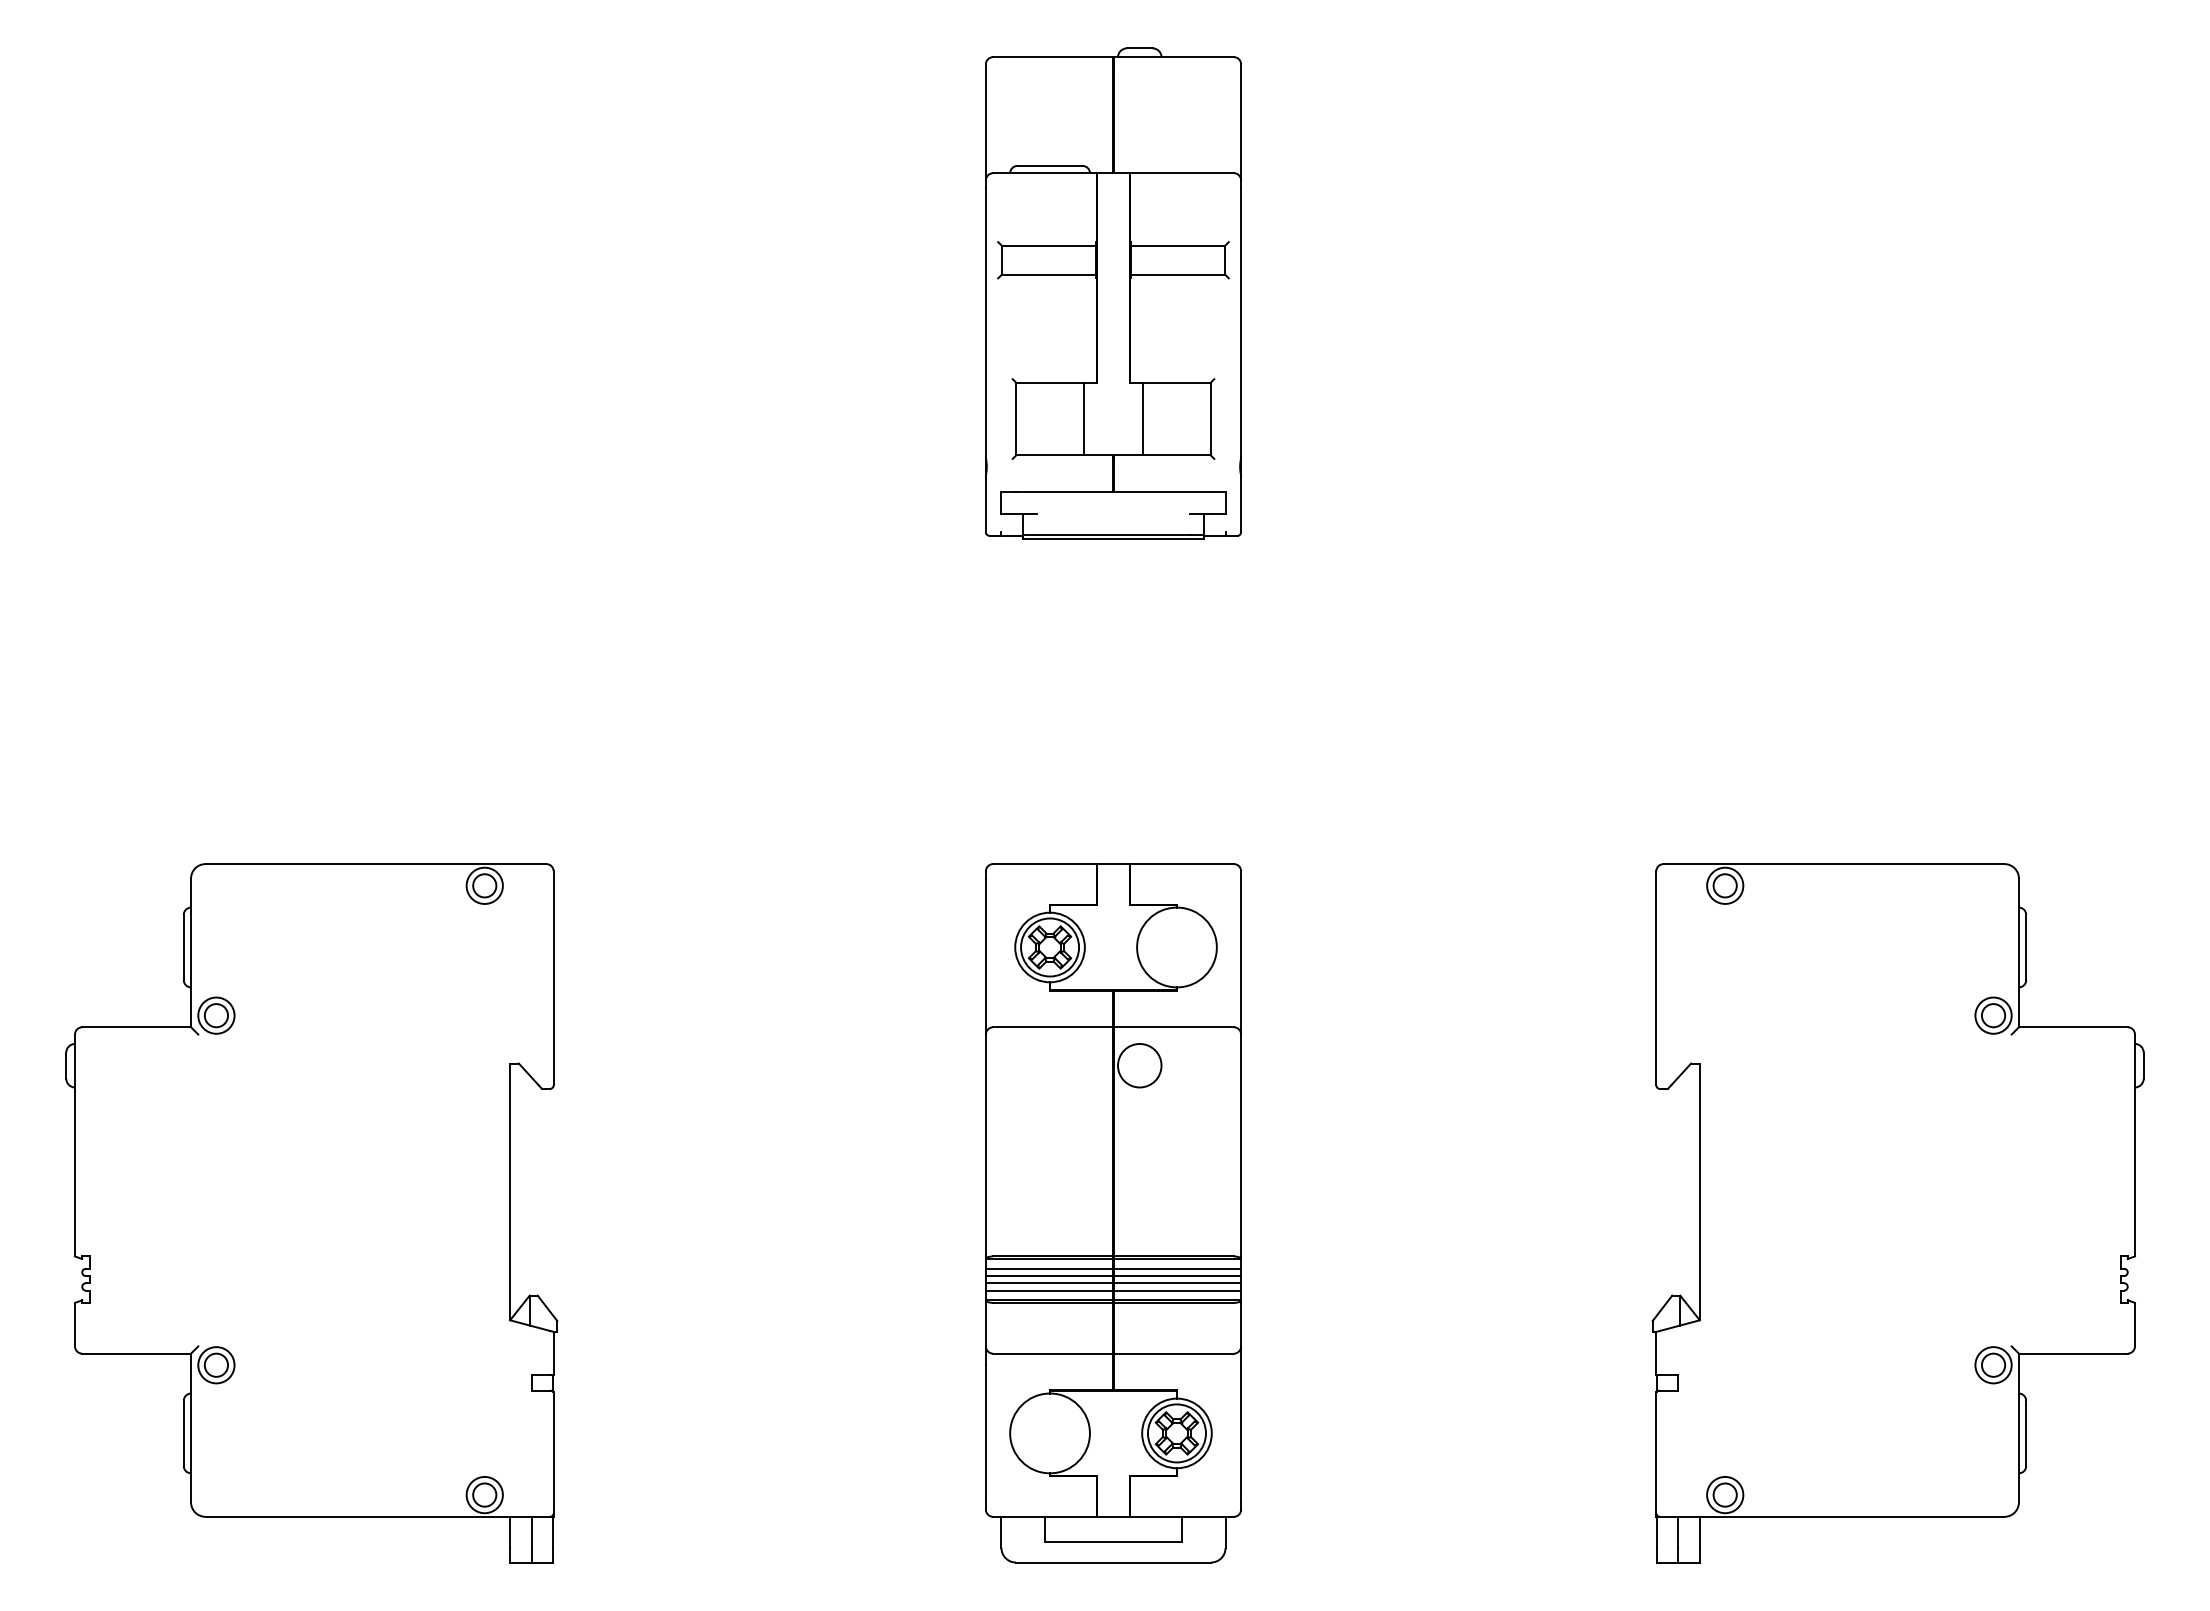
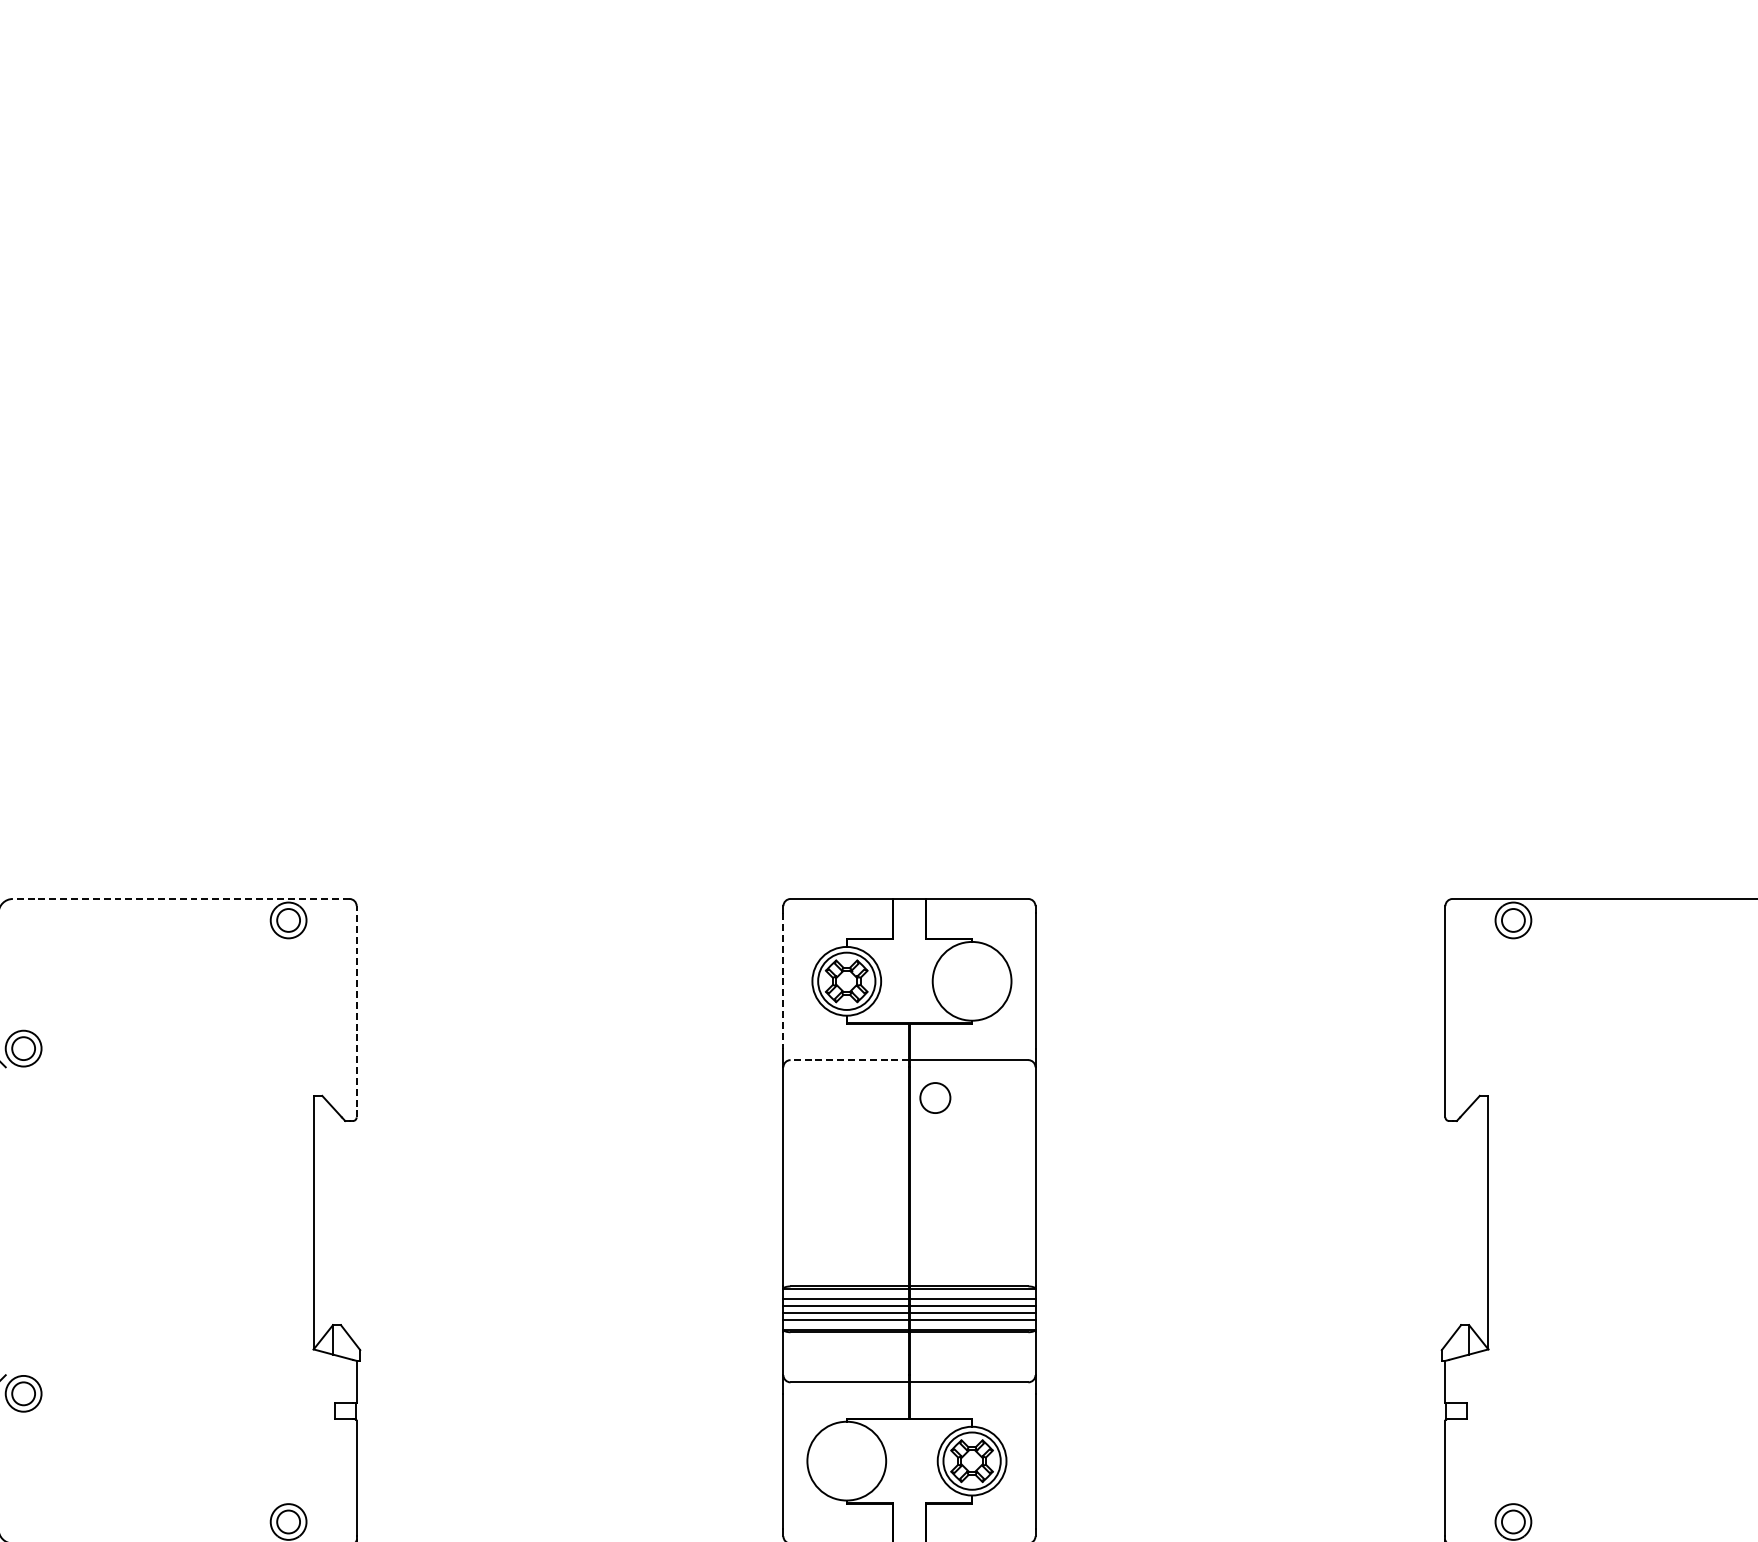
part: (1113, 293) -> (909, 335), removed
line: (375, 864) -> (180, 899), solid -> dashed
line: (985, 947) -> (783, 981), solid -> dashed
line: (553, 978) -> (356, 1011), solid -> dashed
line: (1052, 1027) -> (849, 1060), solid -> dashed
circle: (1139, 1065) -> (935, 1097), size x0.7

